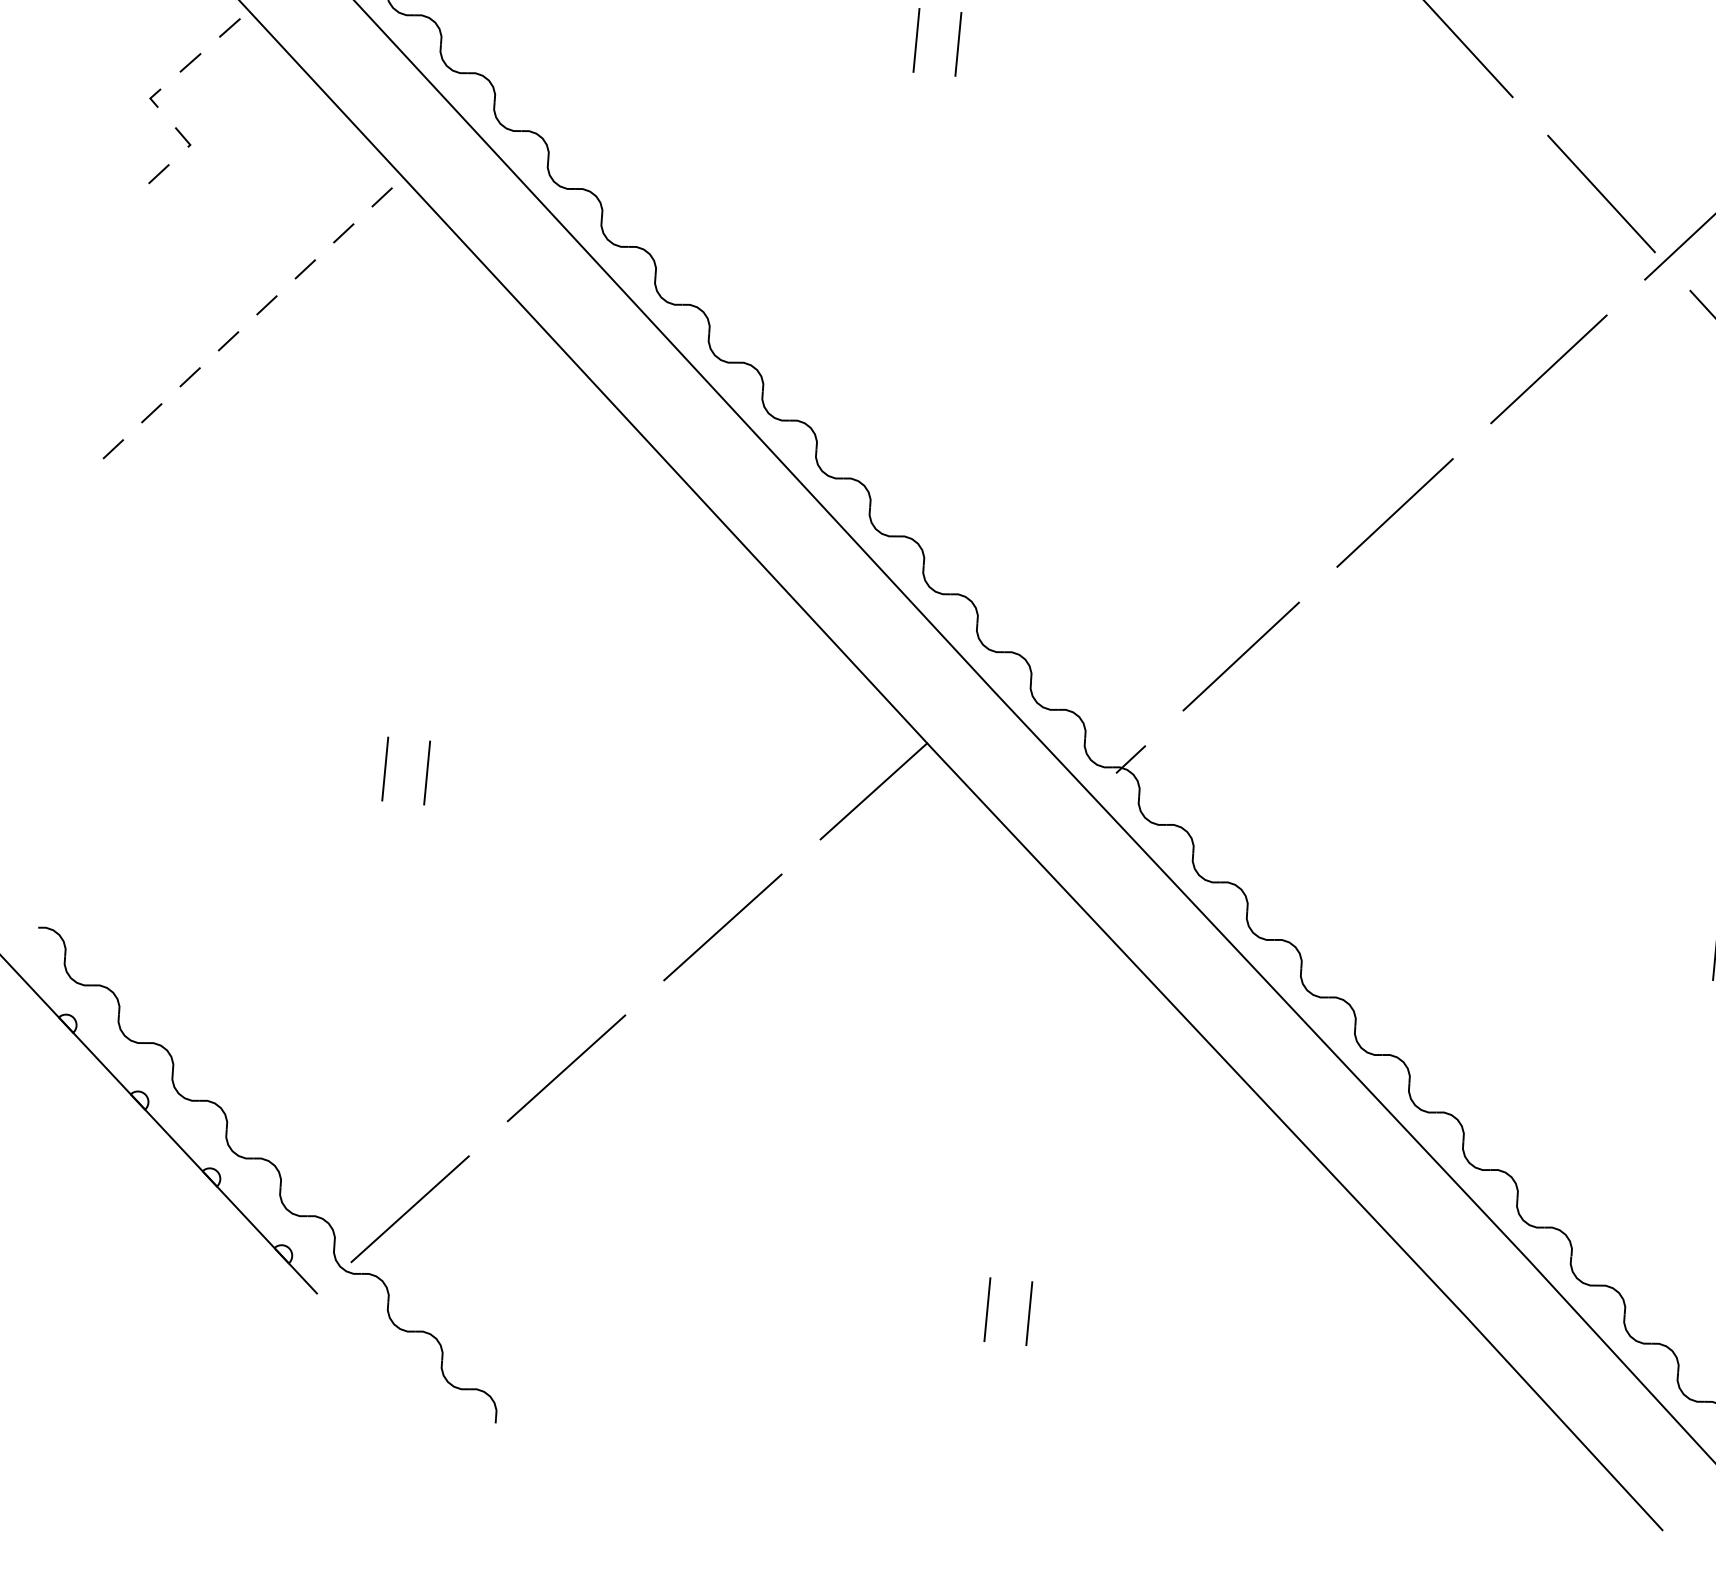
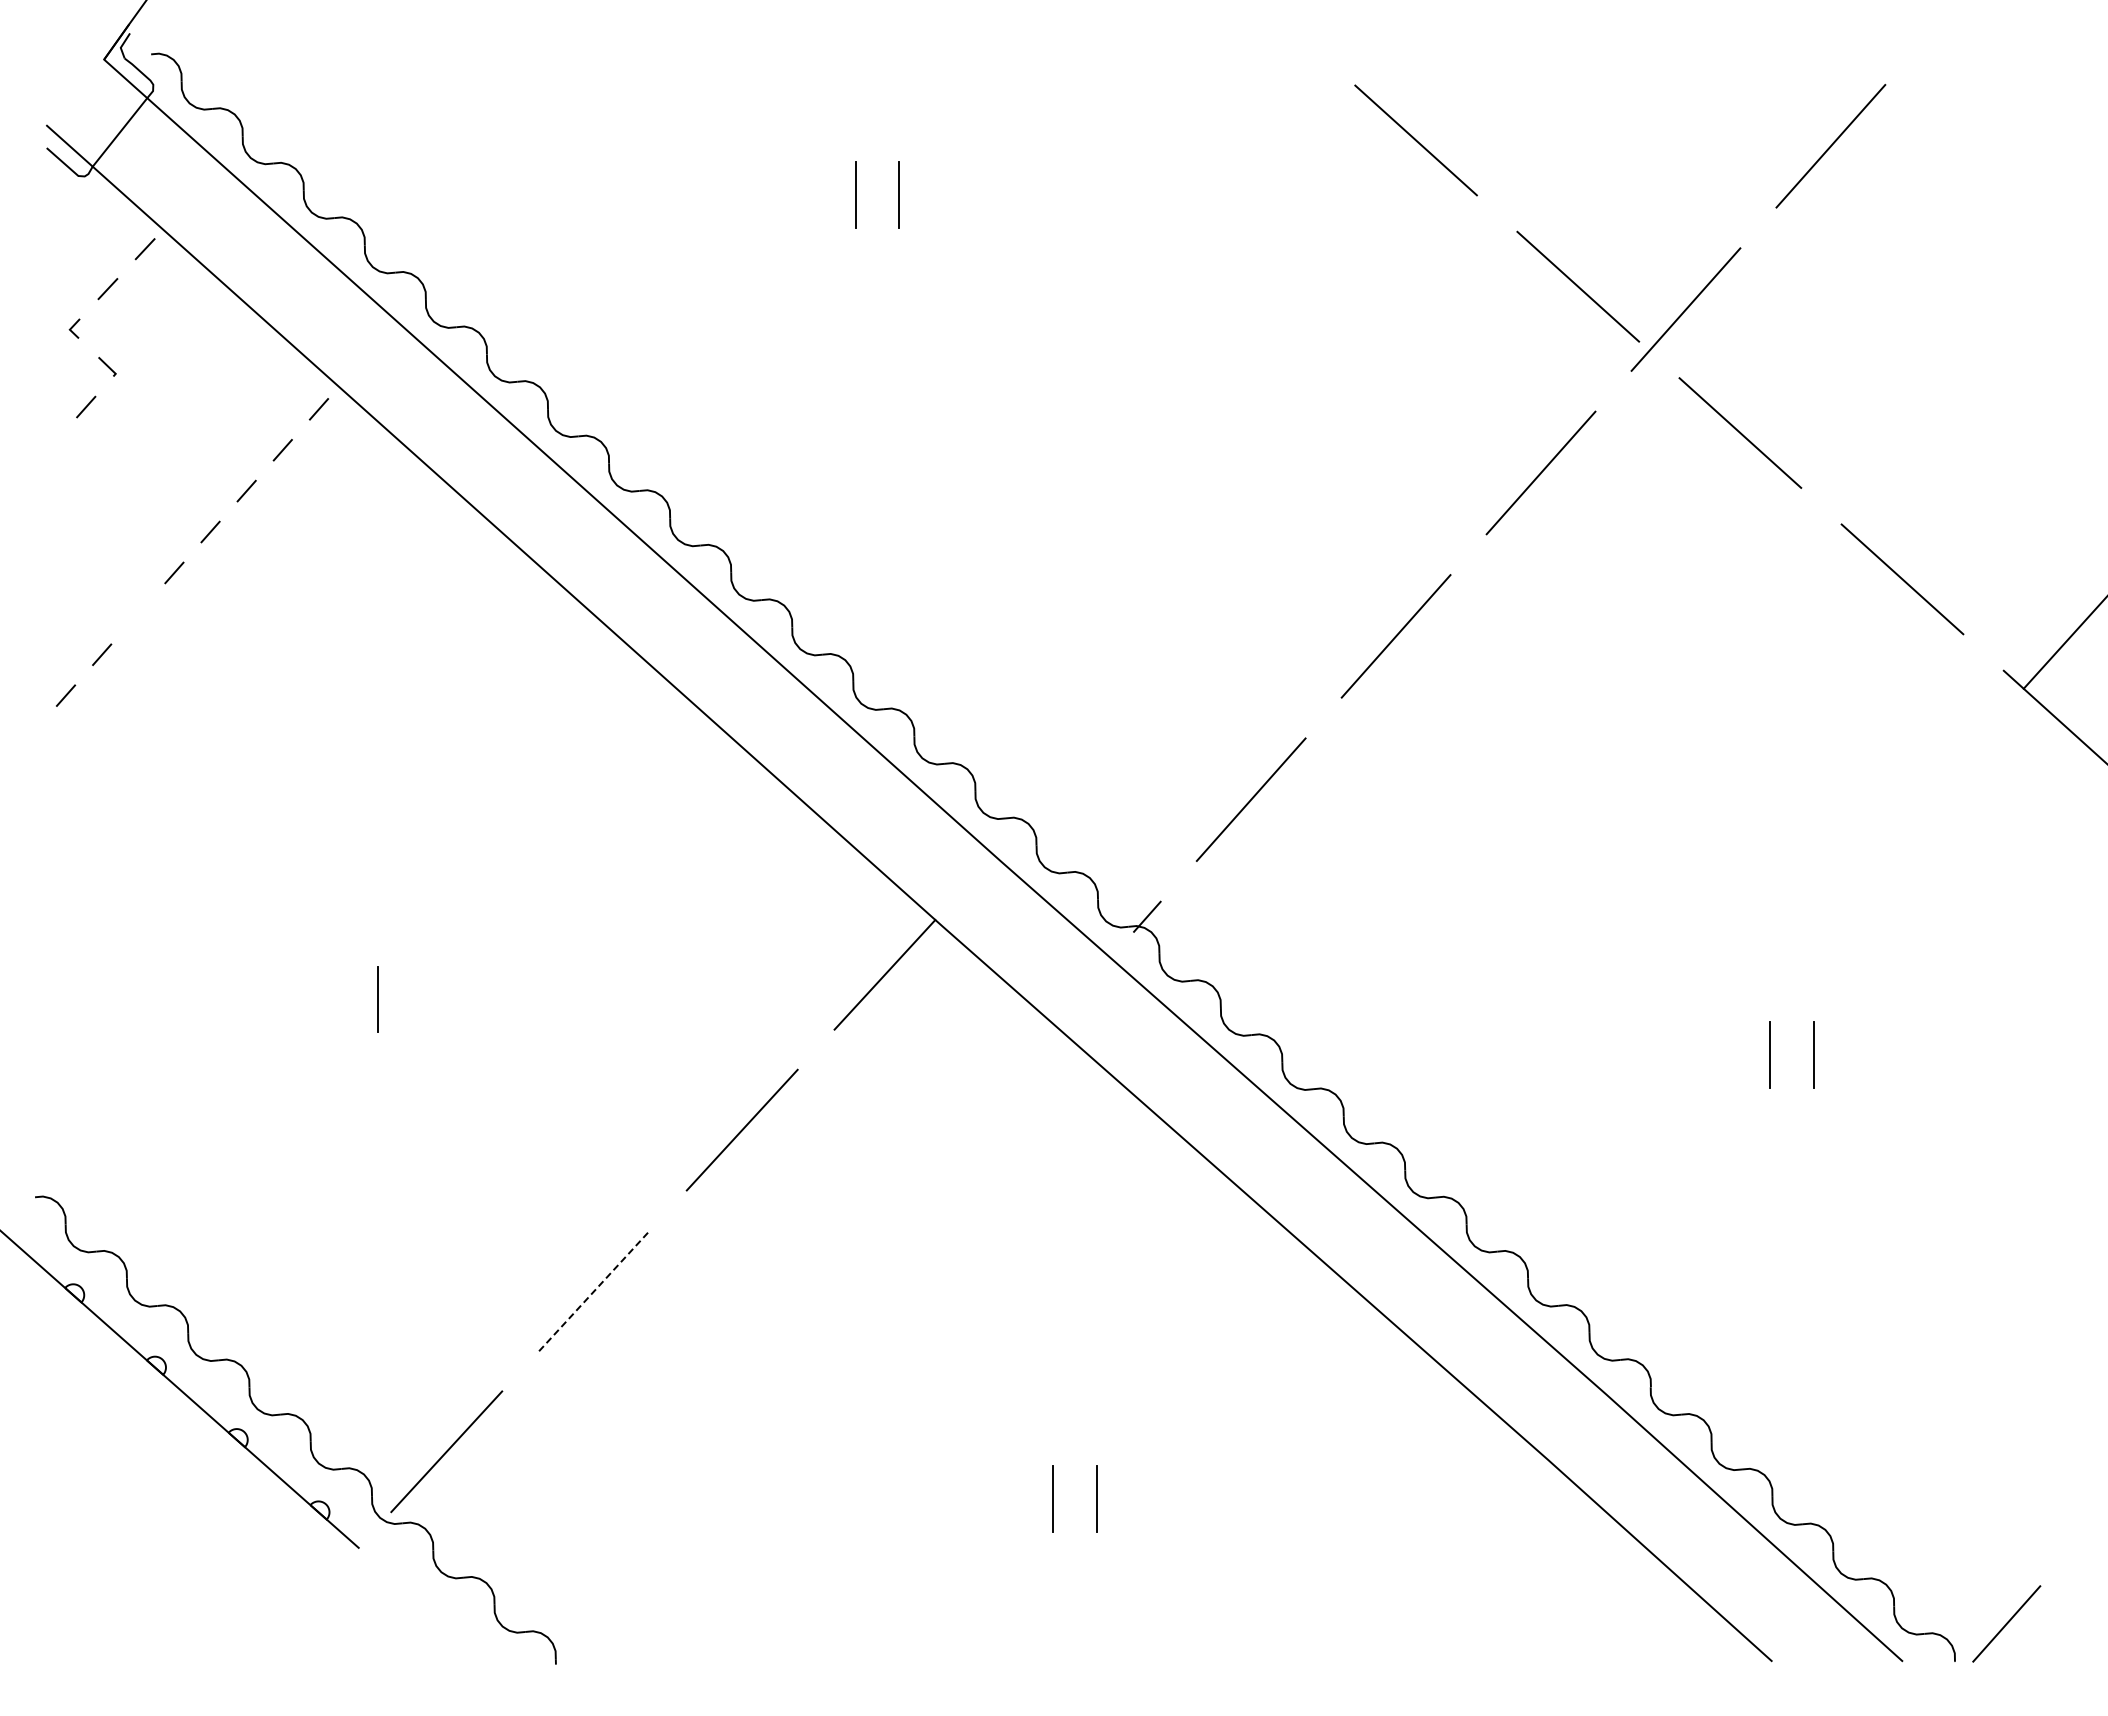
line: (190, 376) -> (138, 613), removed
line: (426, 772) -> (421, 999), removed
line: (566, 1067) -> (594, 1290), solid -> dashed

